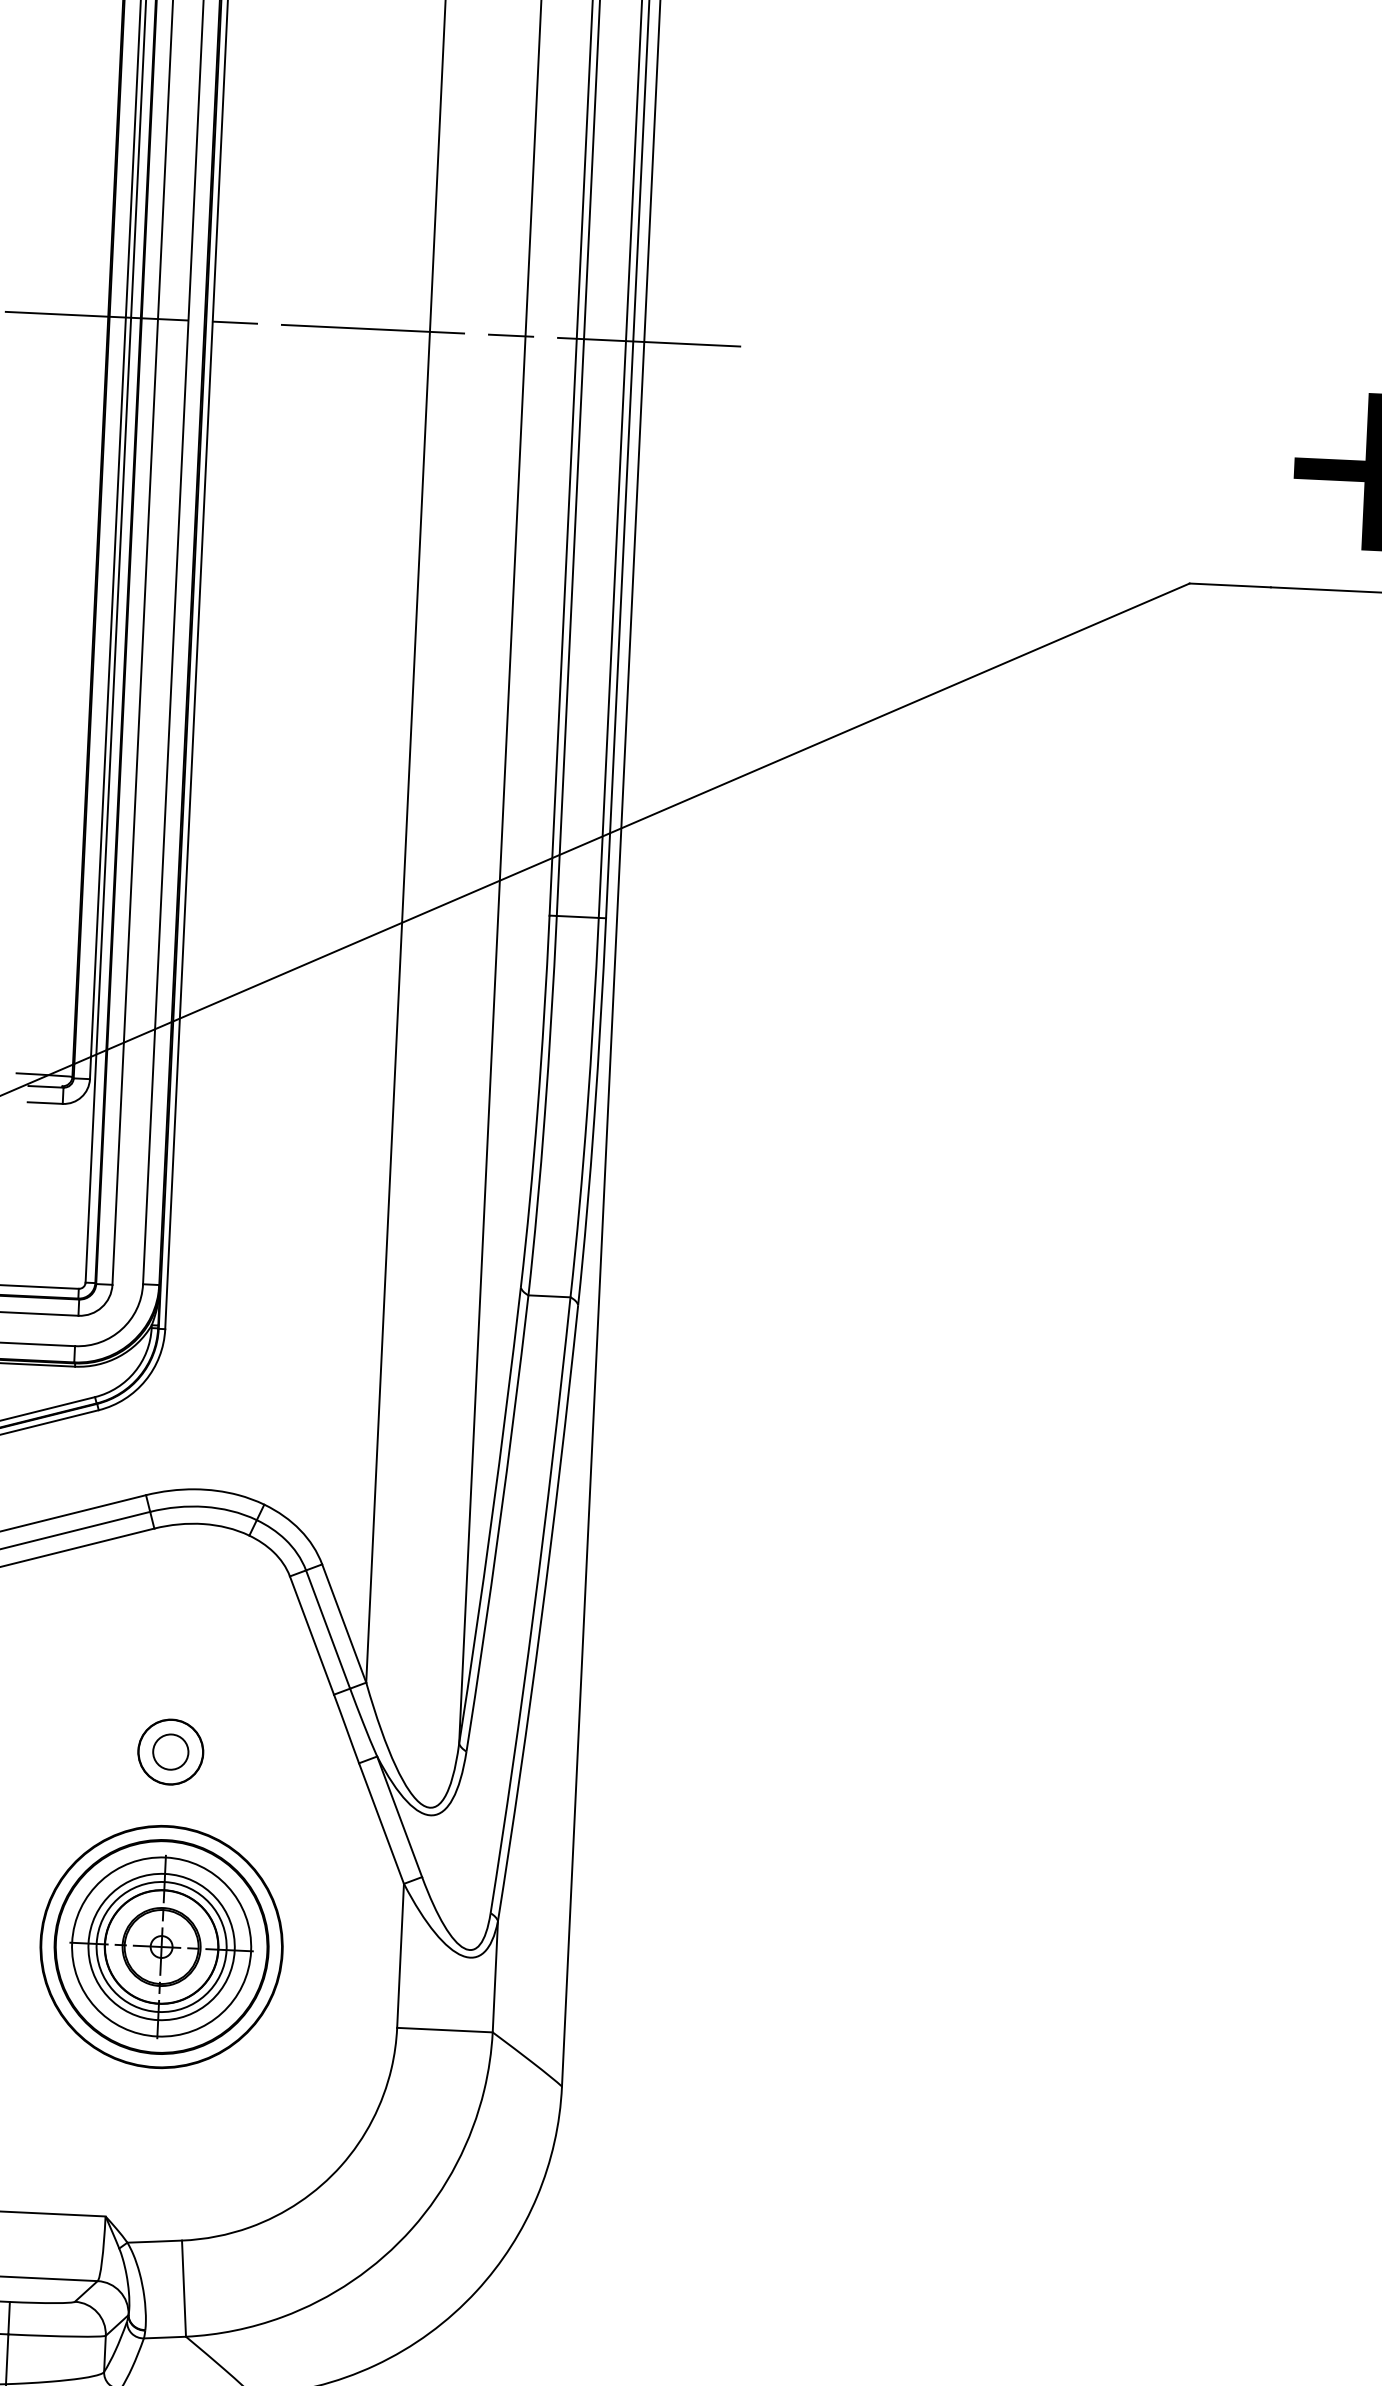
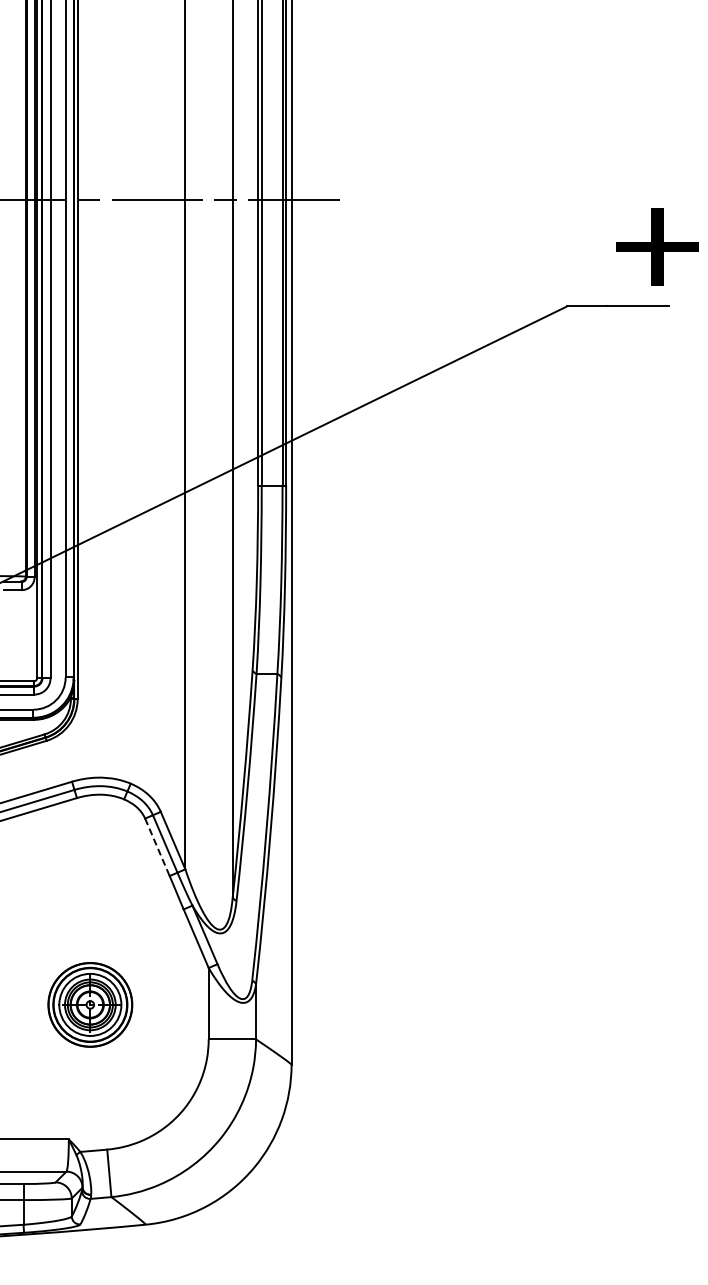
line: (312, 1635) -> (157, 847), solid -> dashed
part: (171, 1752) -> (90, 908), removed
part: (162, 1946) -> (90, 1004), size x0.7

